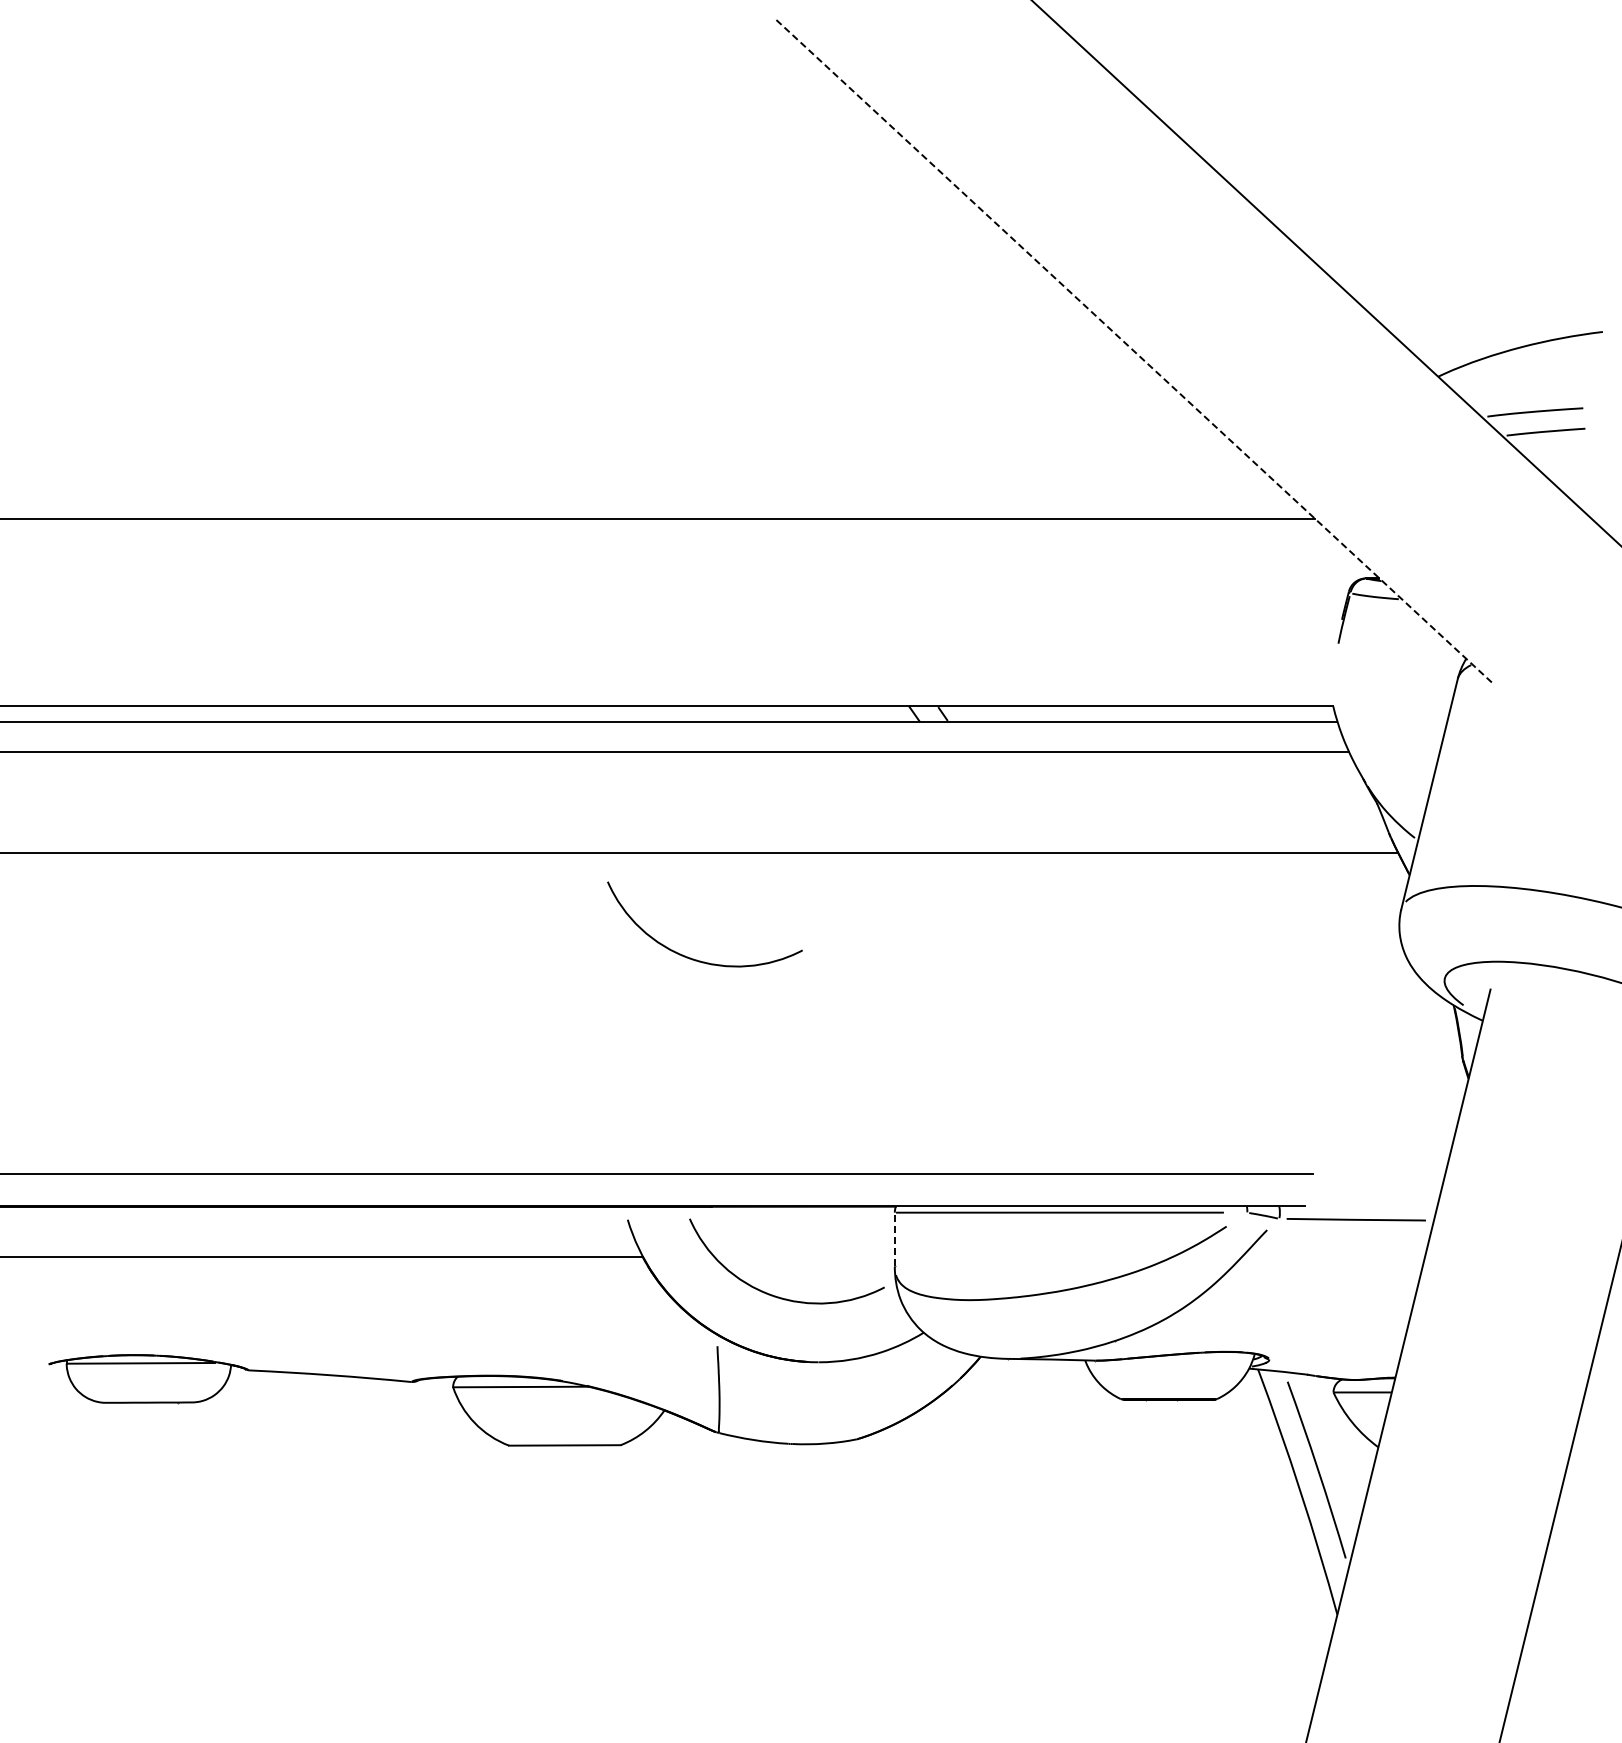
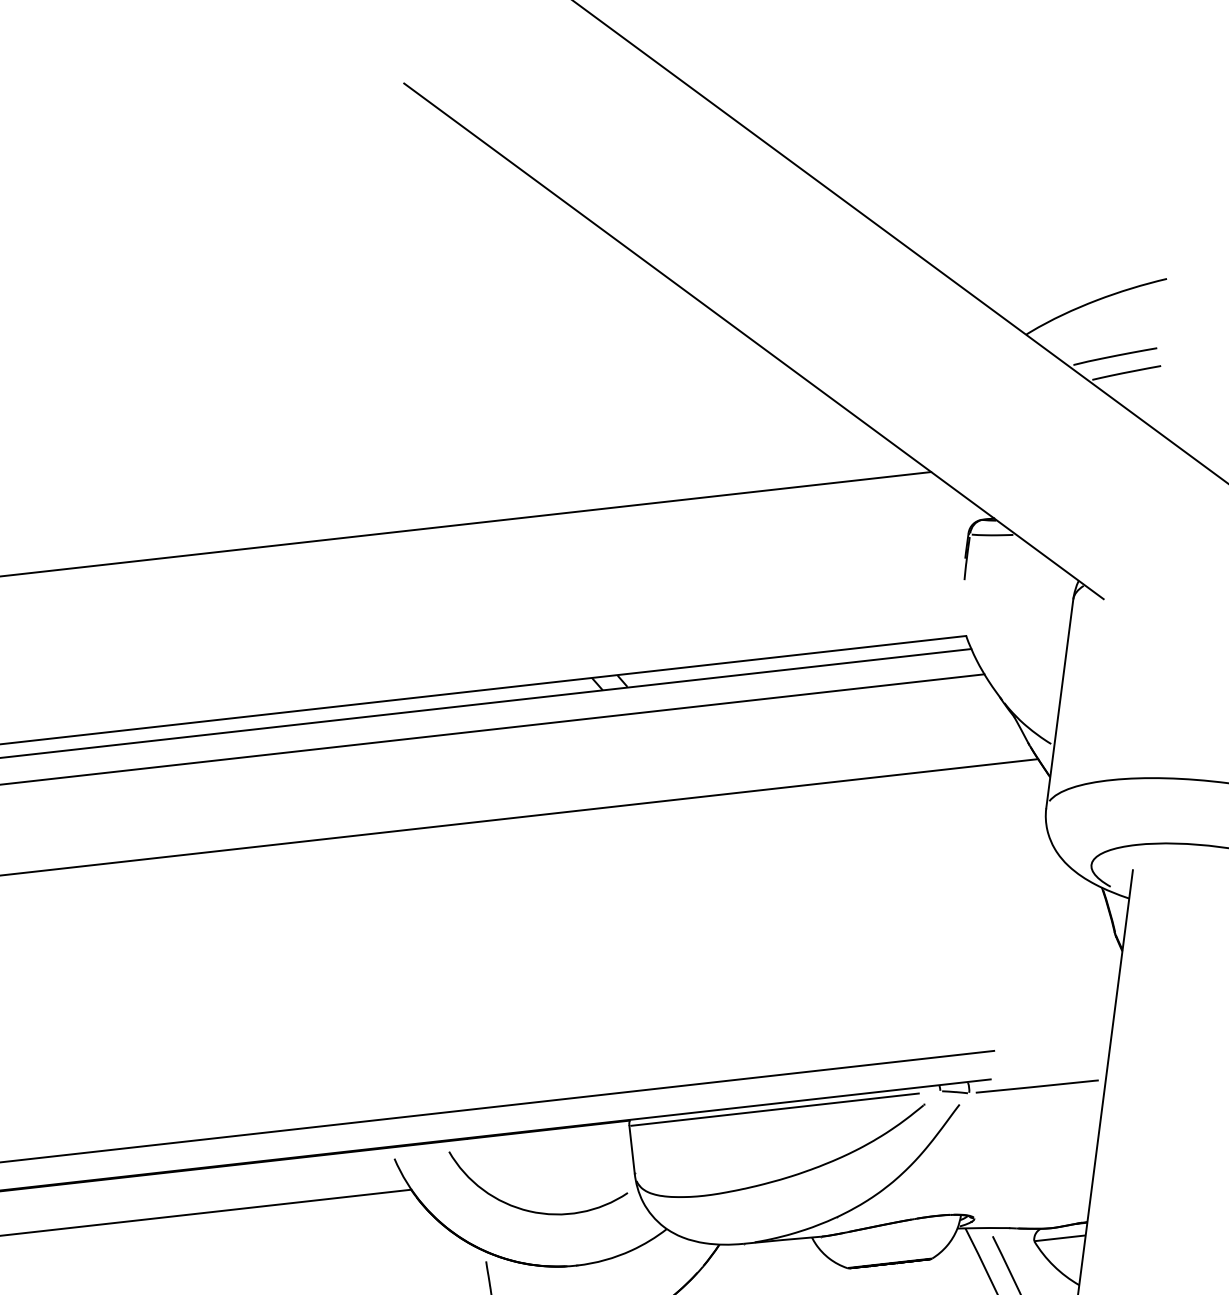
line: (1132, 349) -> (753, 340), dashed -> solid
arc: (697, 959) -> (430, 922), removed
line: (894, 1239) -> (631, 1149), dashed -> solid

